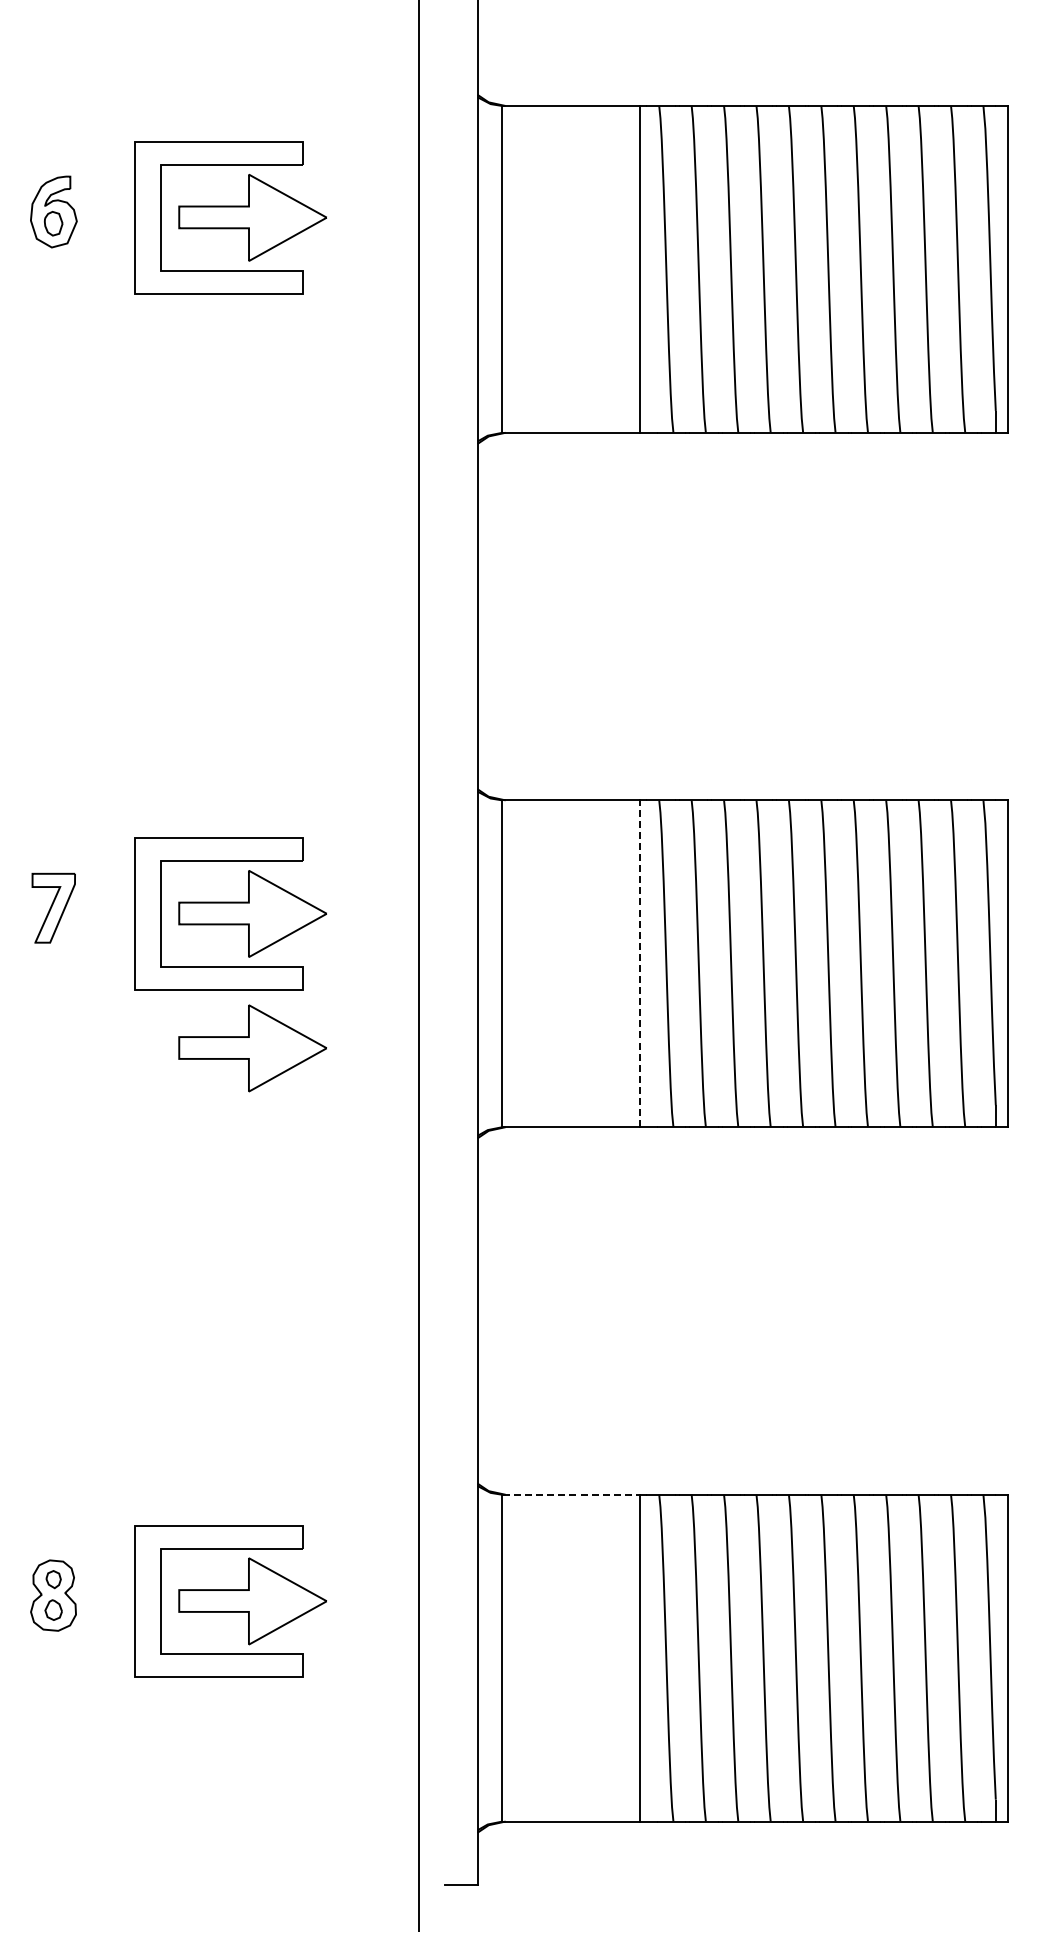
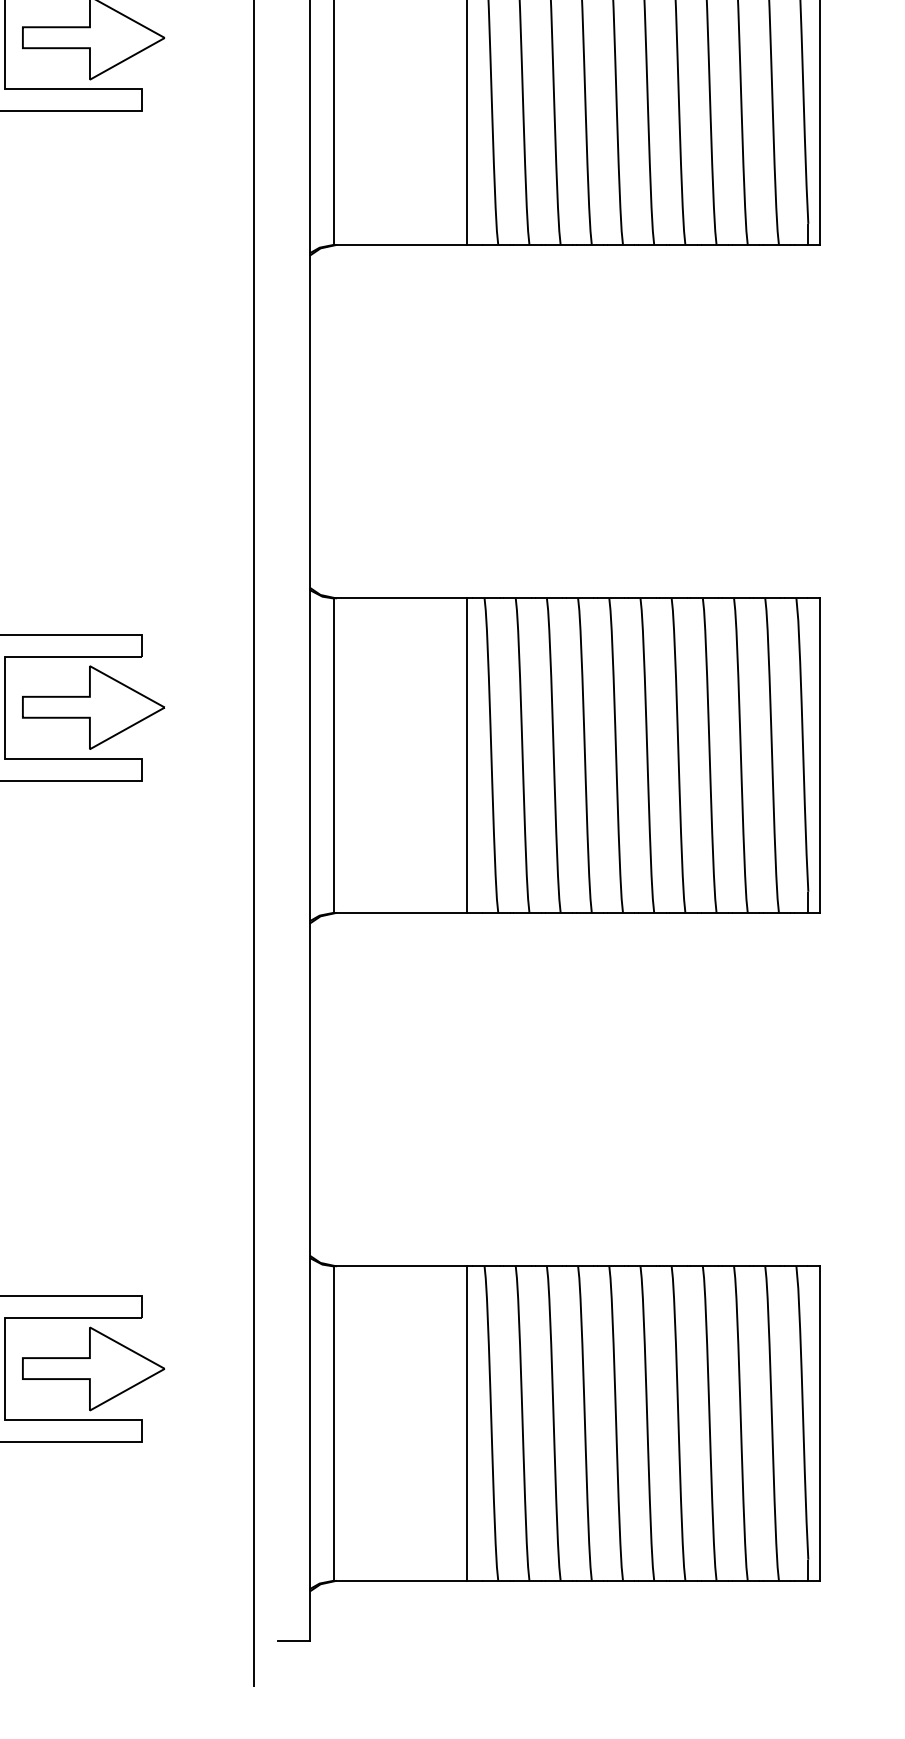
line: (640, 963) -> (466, 755), dashed -> solid
part: (252, 1048) -> (93, 837), removed
line: (571, 1494) -> (400, 1266), dashed -> solid

